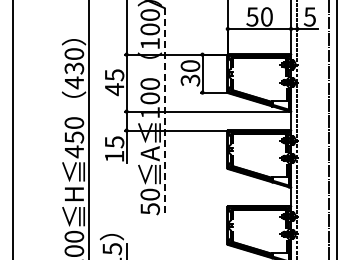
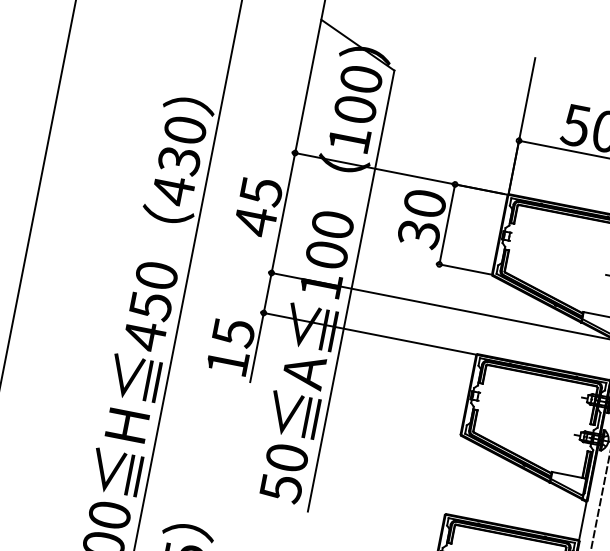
line: (164, 112) -> (351, 290), dashed -> solid

